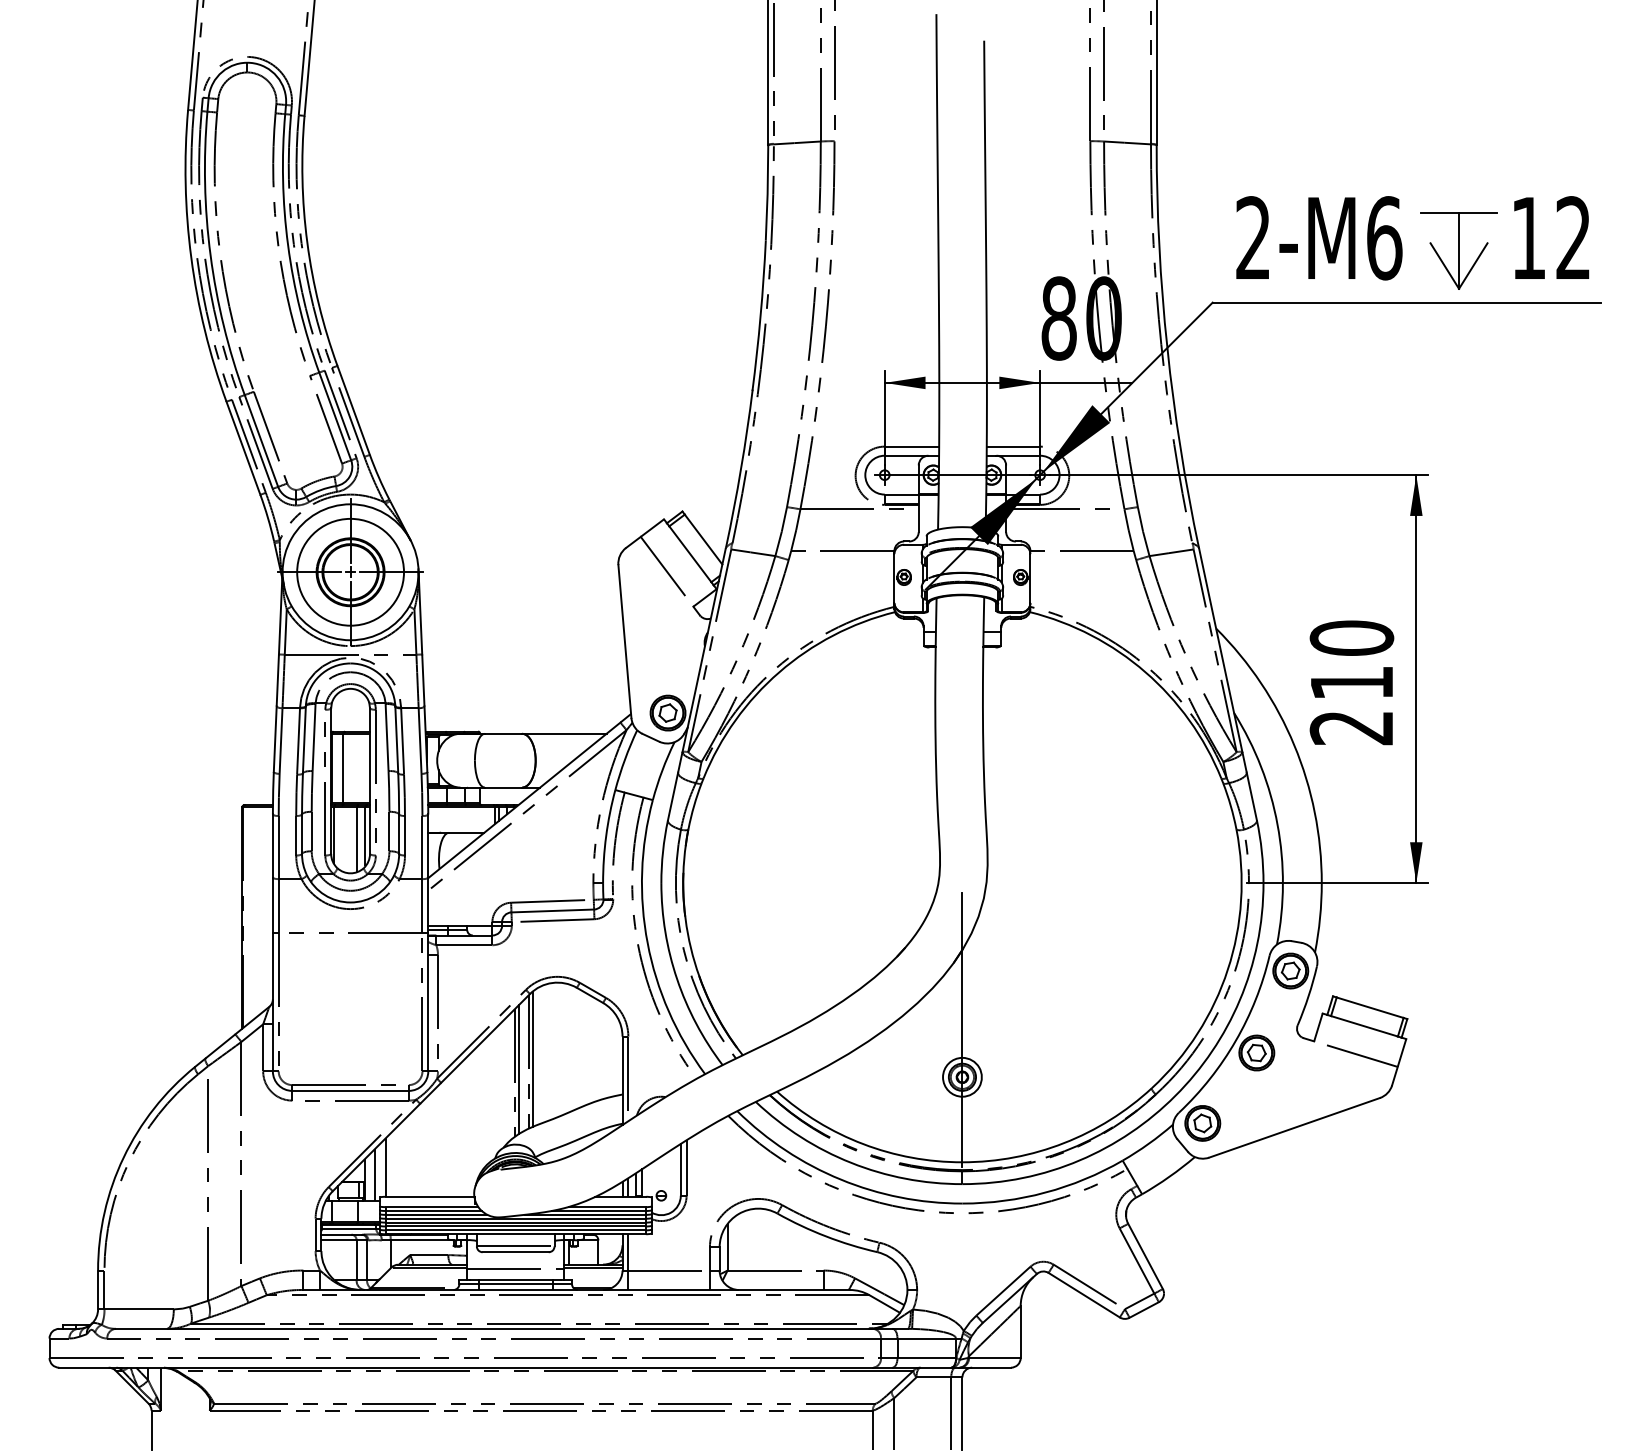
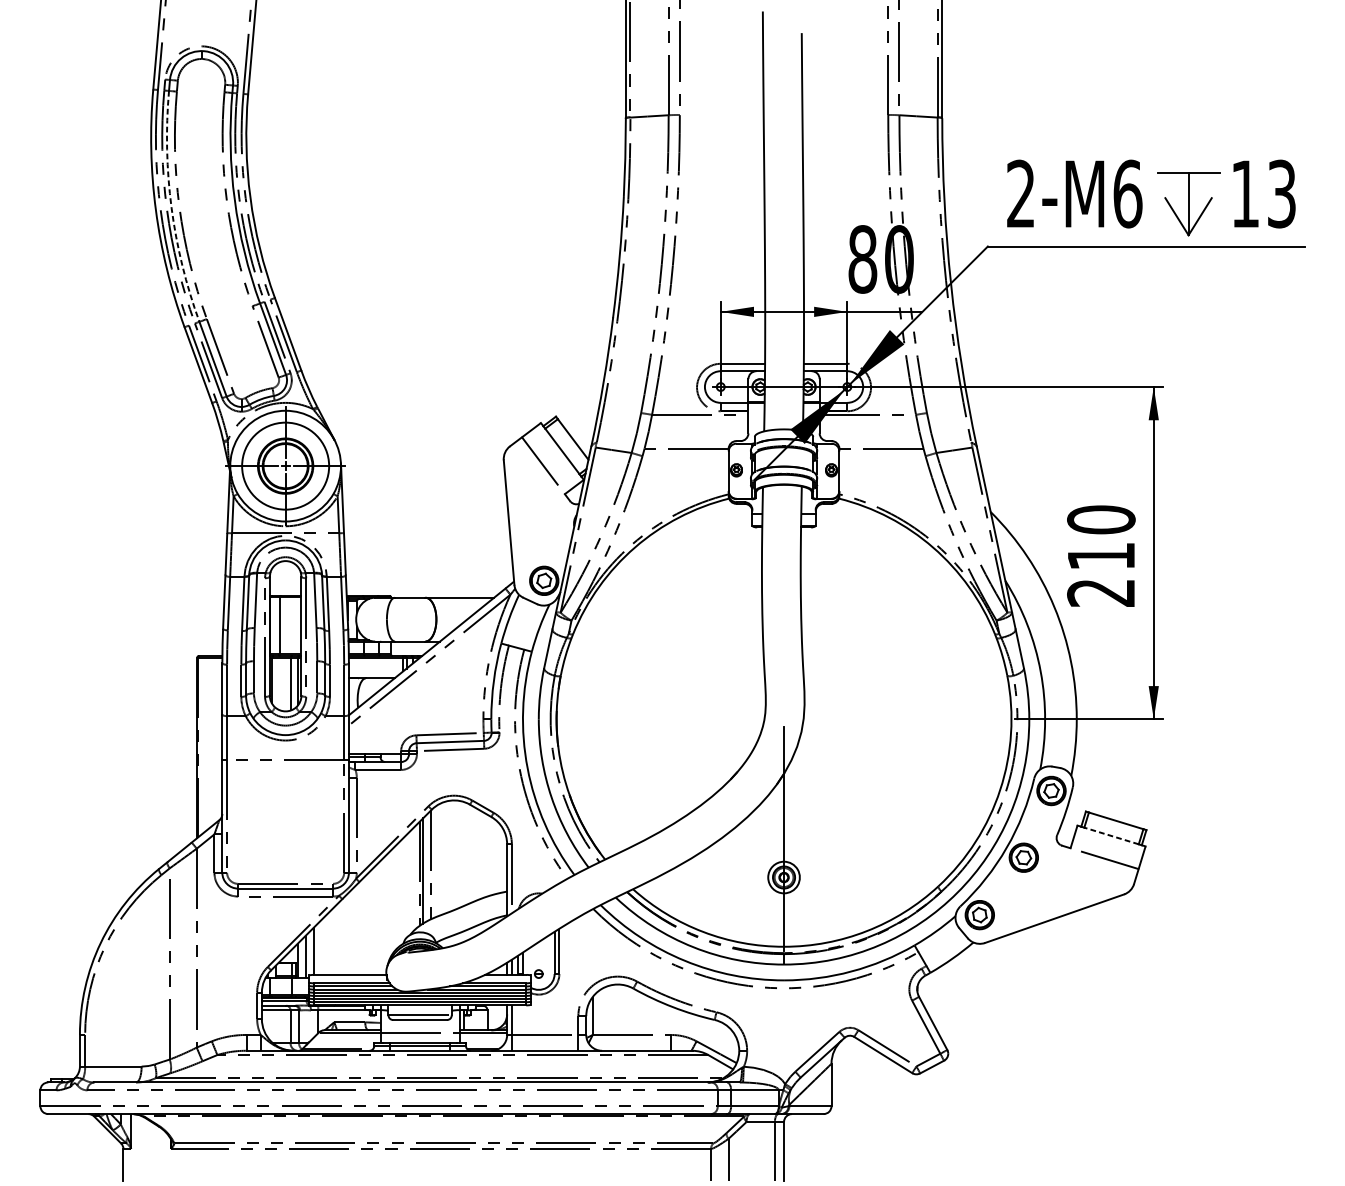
text: (1573, 238) -> (1281, 194), 12 -> 13
arc: (210, 255) -> (171, 208), solid -> dashed
line: (1364, 1026) -> (1111, 836), solid -> dashed
line: (532, 1058) -> (433, 862), removed

